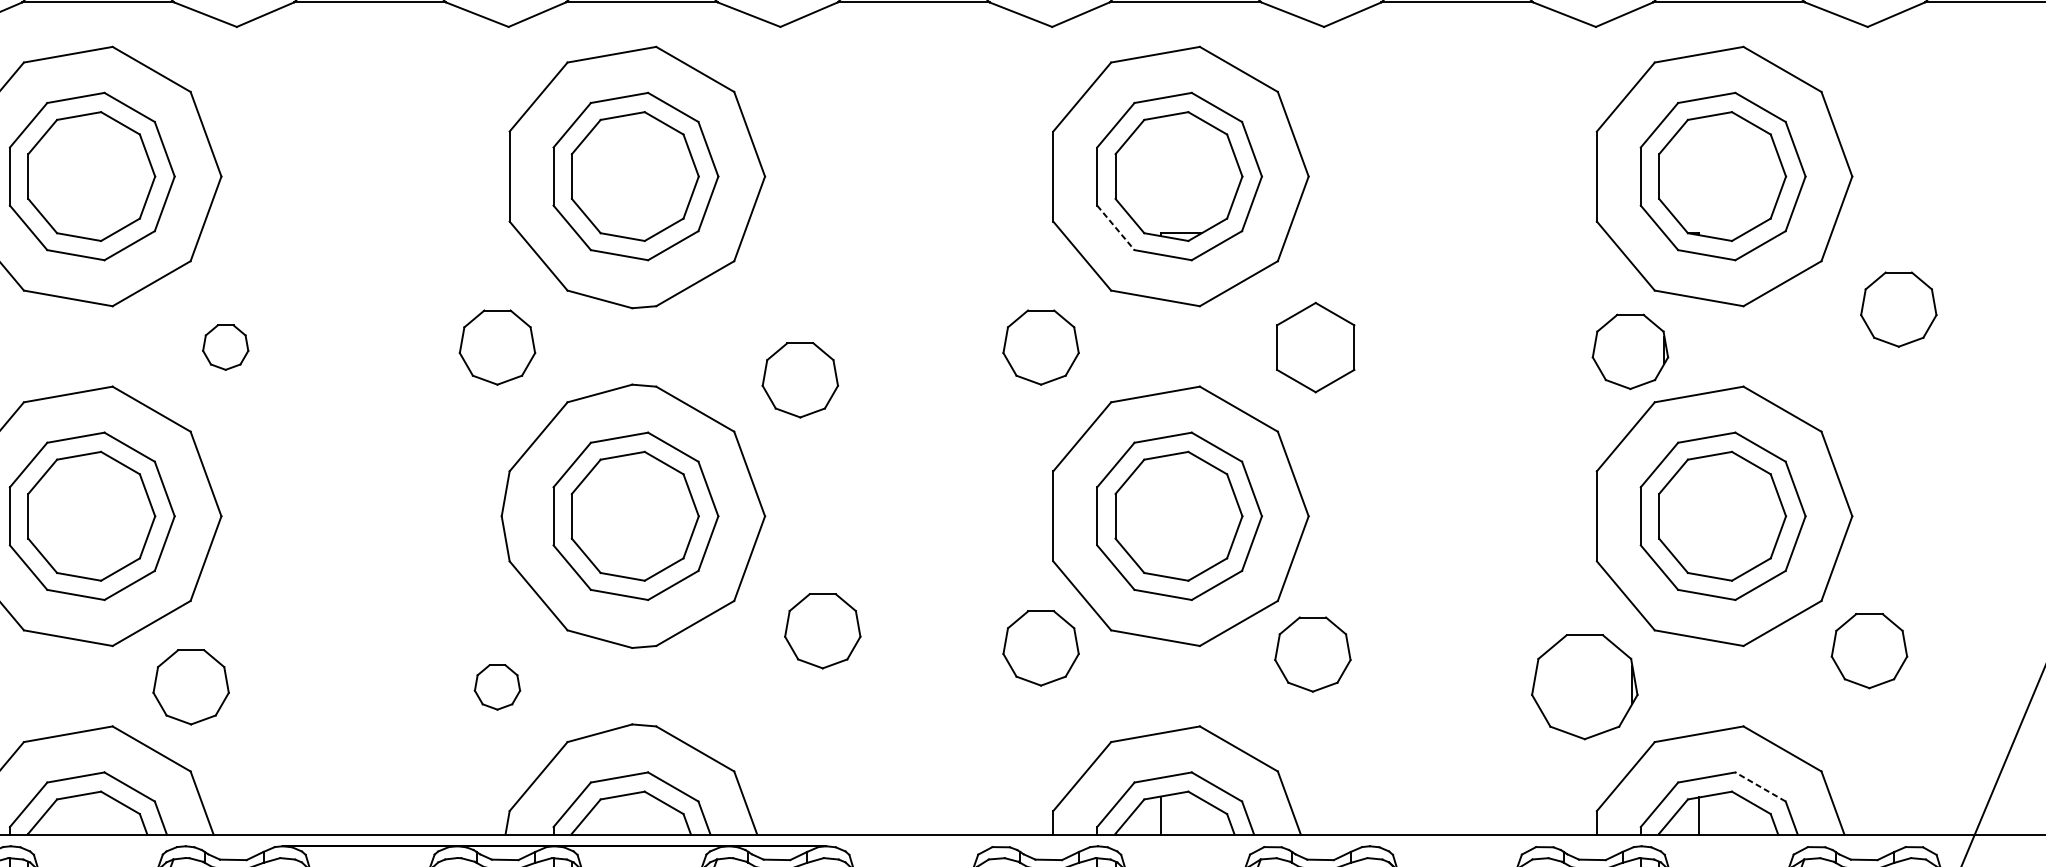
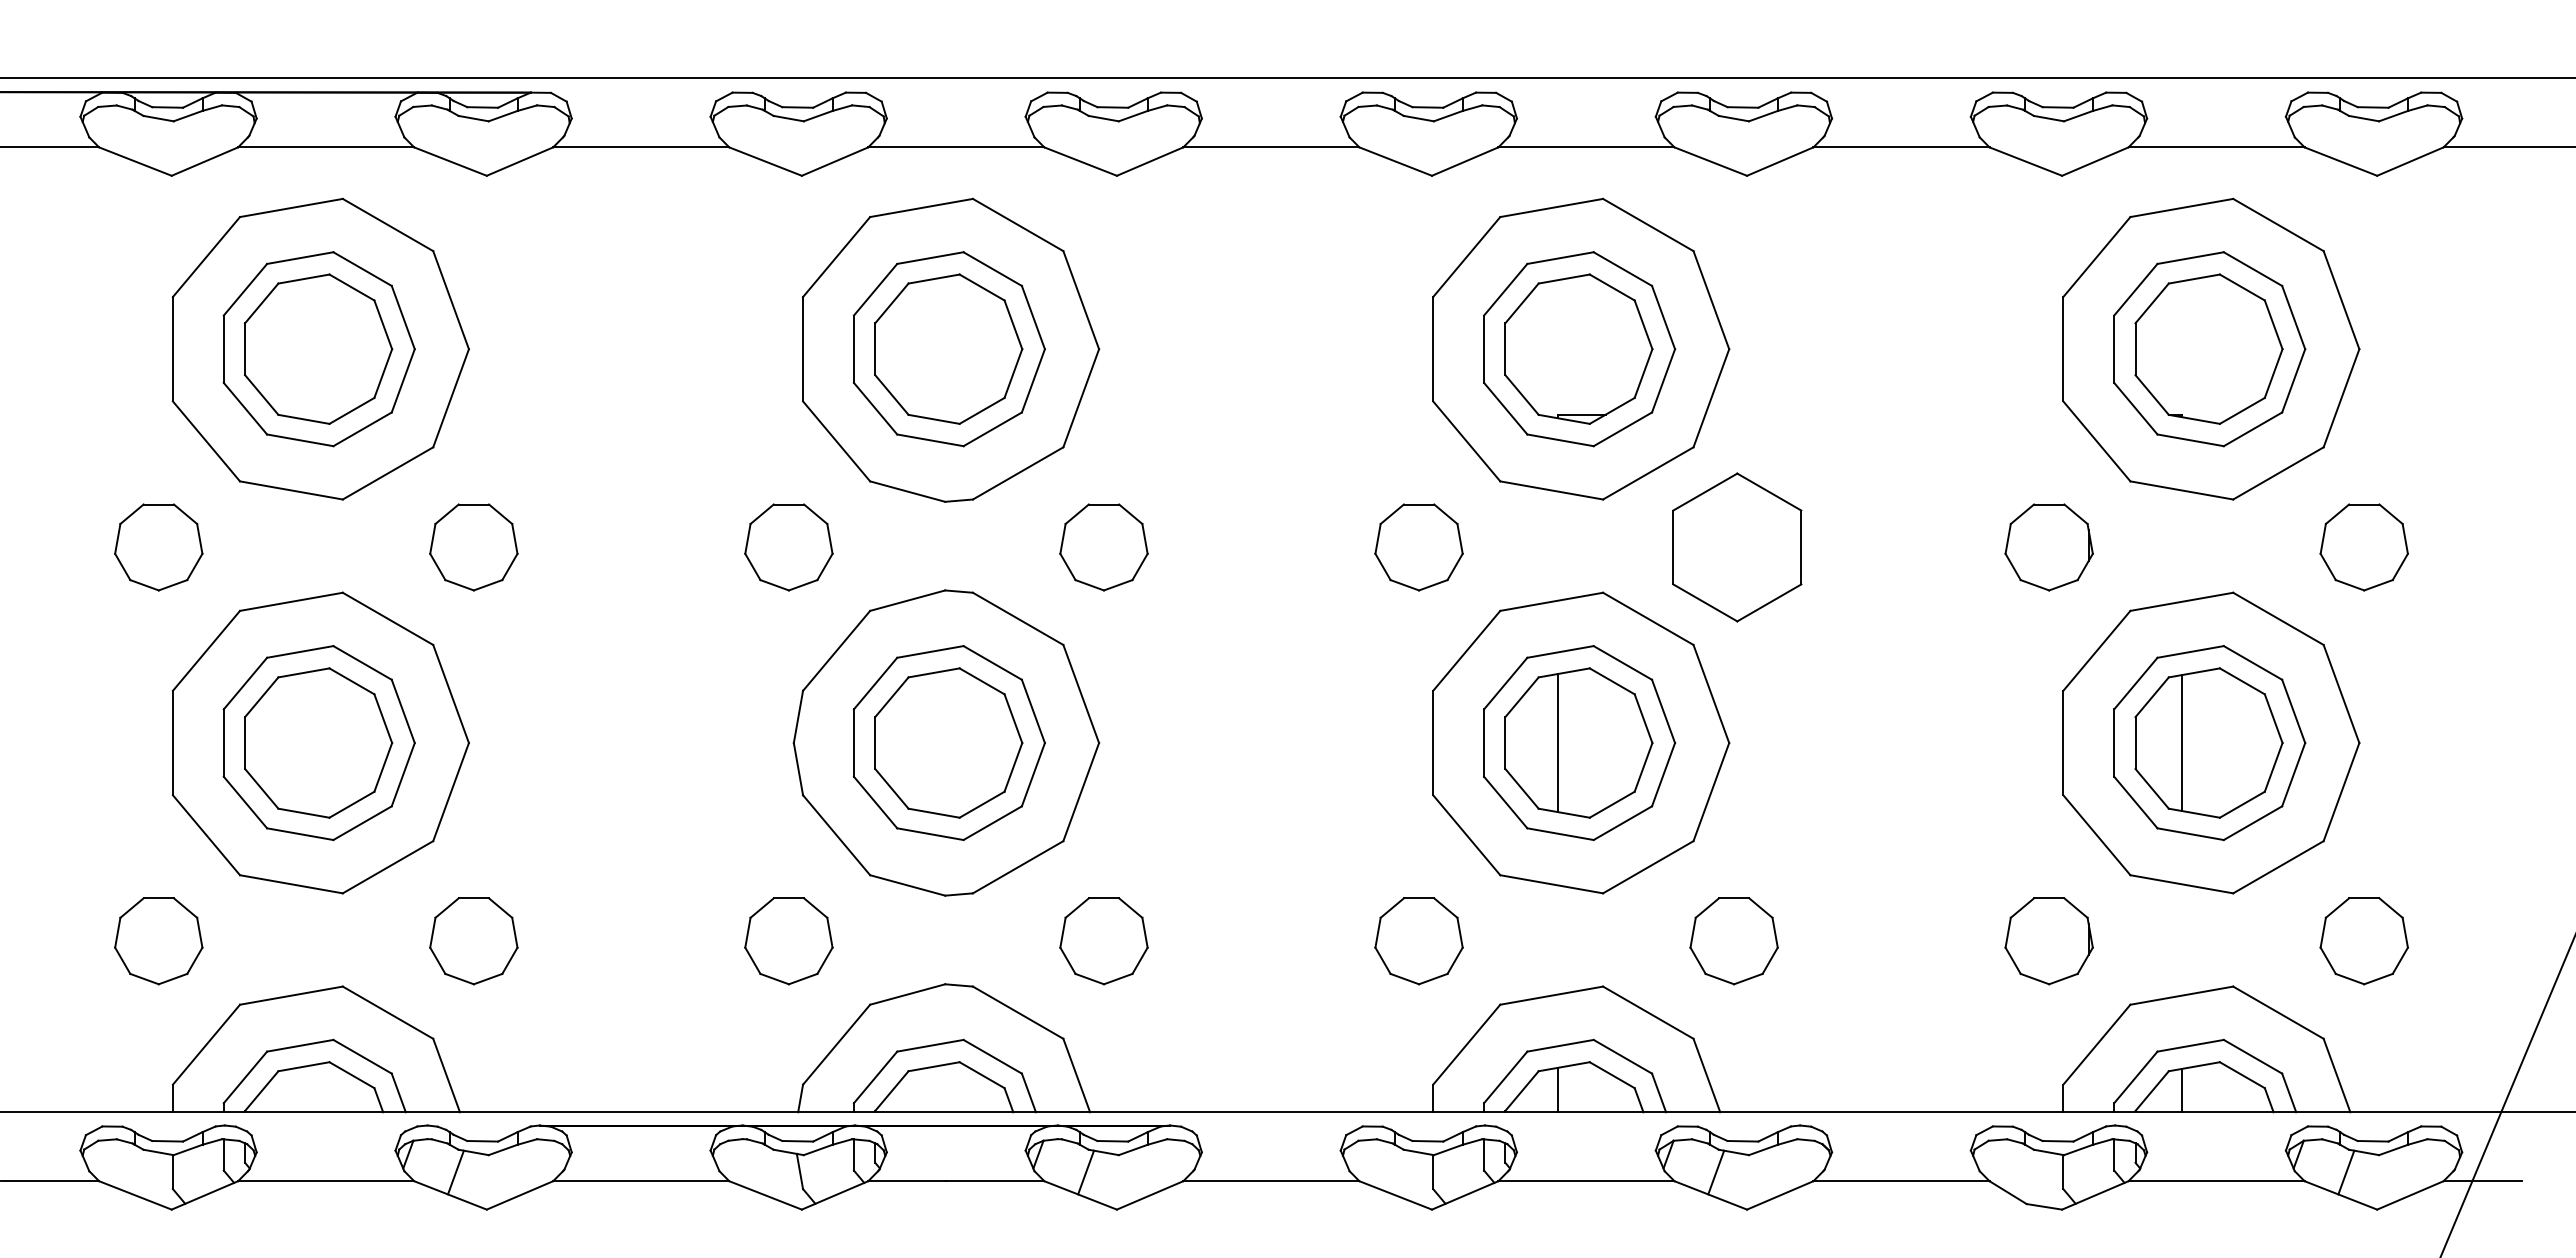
line: (1115, 227) -> (1505, 408), dashed -> solid
part: (1898, 309) -> (2363, 547), moved
part: (225, 347) -> (473, 547), size x1.67
part: (1315, 347) -> (1737, 547), size x1.43
part: (1629, 351) -> (2048, 547), moved
part: (799, 380) -> (1103, 547), moved
line: (1160, 516) -> (1557, 743), added
line: (1699, 516) -> (2182, 743), added
part: (822, 631) -> (1103, 941), moved
part: (1040, 648) -> (1418, 941), moved
part: (1868, 651) -> (2363, 941), moved
part: (1312, 654) -> (1733, 941), moved
part: (190, 687) -> (473, 941), moved
part: (497, 687) -> (788, 941), size x1.67
part: (1584, 687) -> (2048, 941), size x0.71
line: (1760, 786) -> (2253, 1056), dashed -> solid

